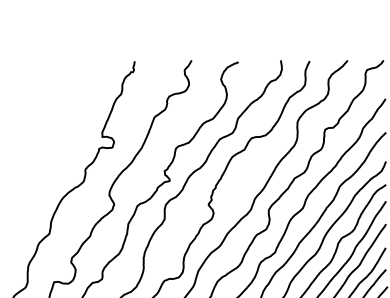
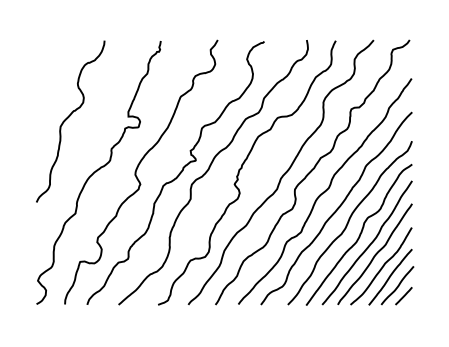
curve: (42, 138) -> (68, 118), added

